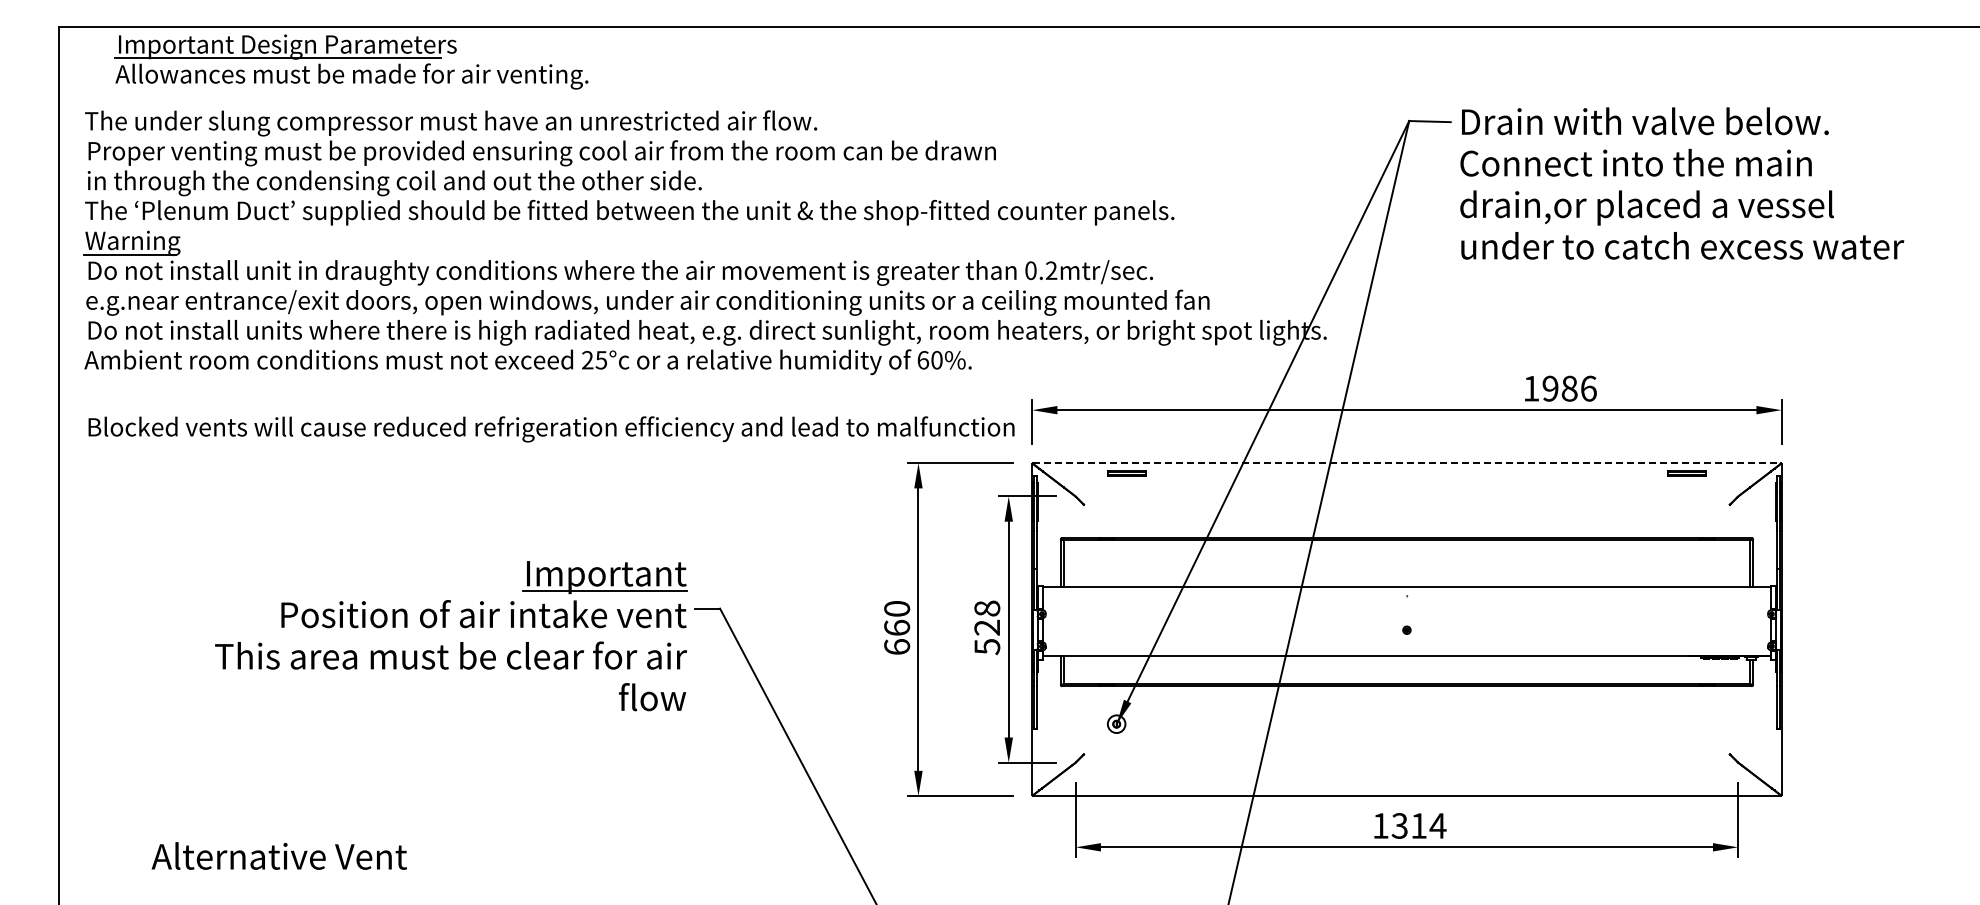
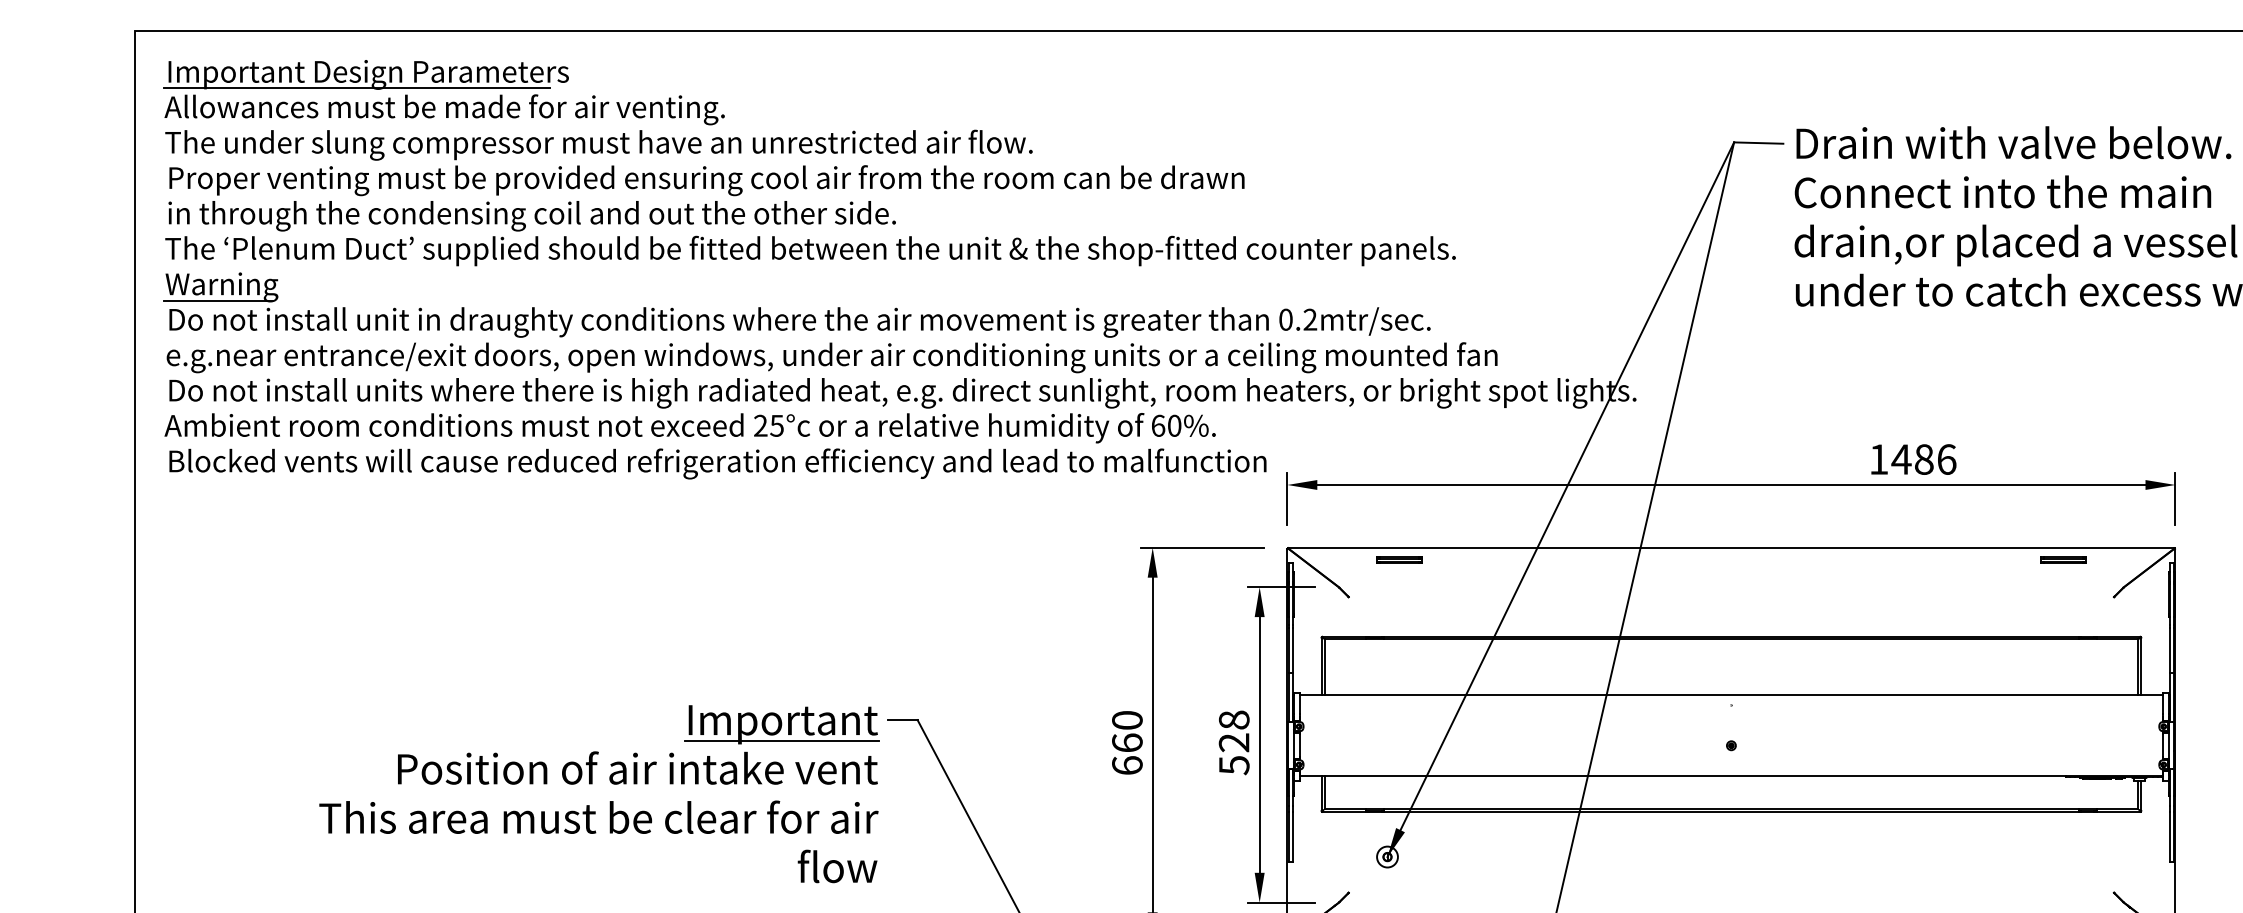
part: (351, 61) -> (444, 92), moved
text: (1550, 388) -> (1901, 459), 1986 -> 1486
text: (551, 429) -> (717, 464), moved
line: (1407, 463) -> (1732, 548), dashed -> solid
part: (445, 627) -> (592, 783), moved

